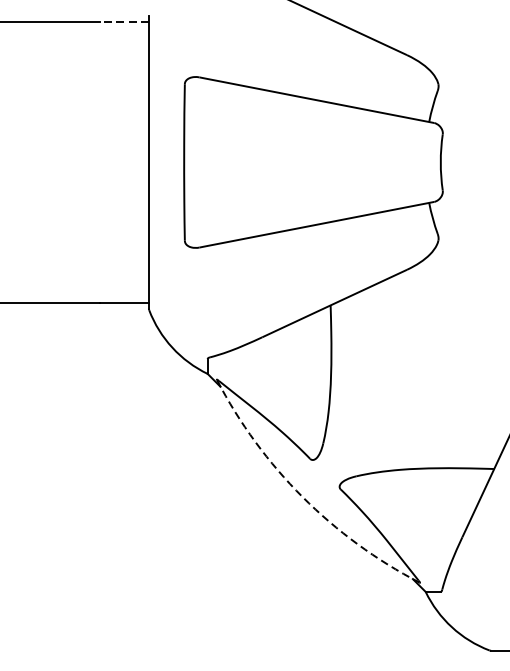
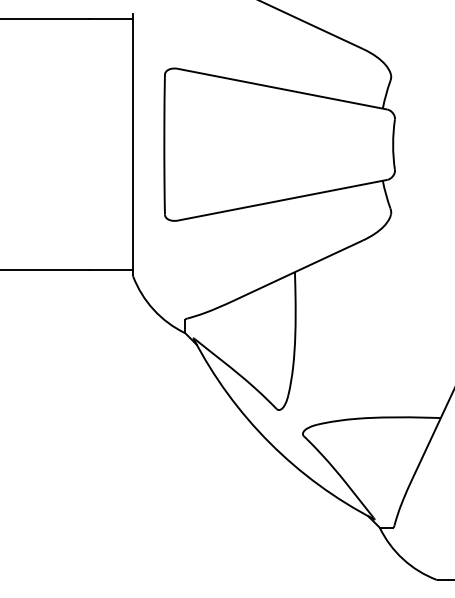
line: (124, 22) -> (111, 19), dashed -> solid
arc: (302, 497) -> (269, 443), dashed -> solid

